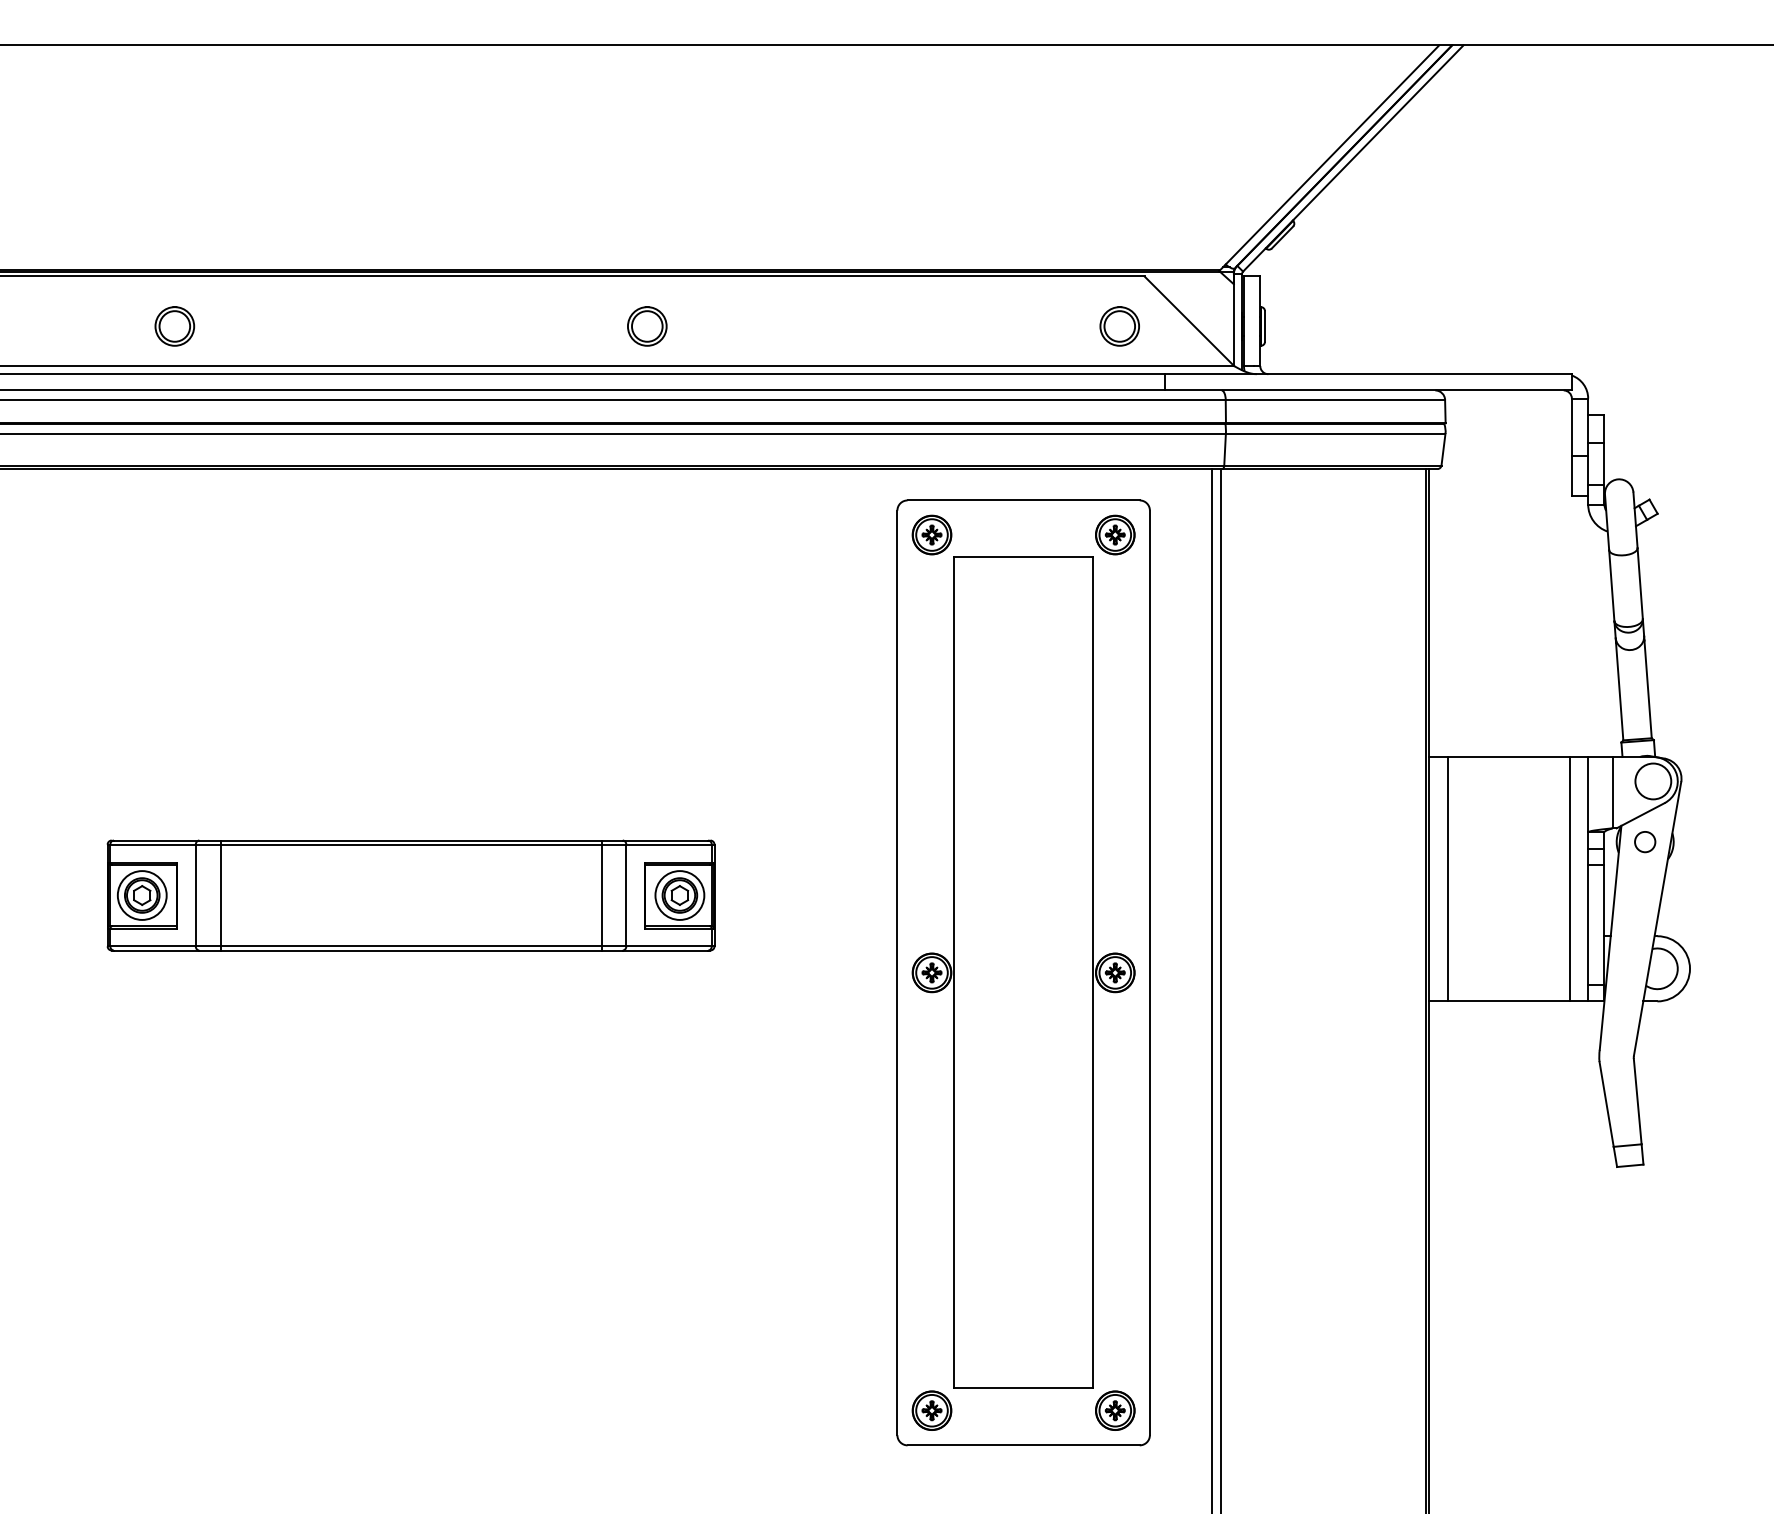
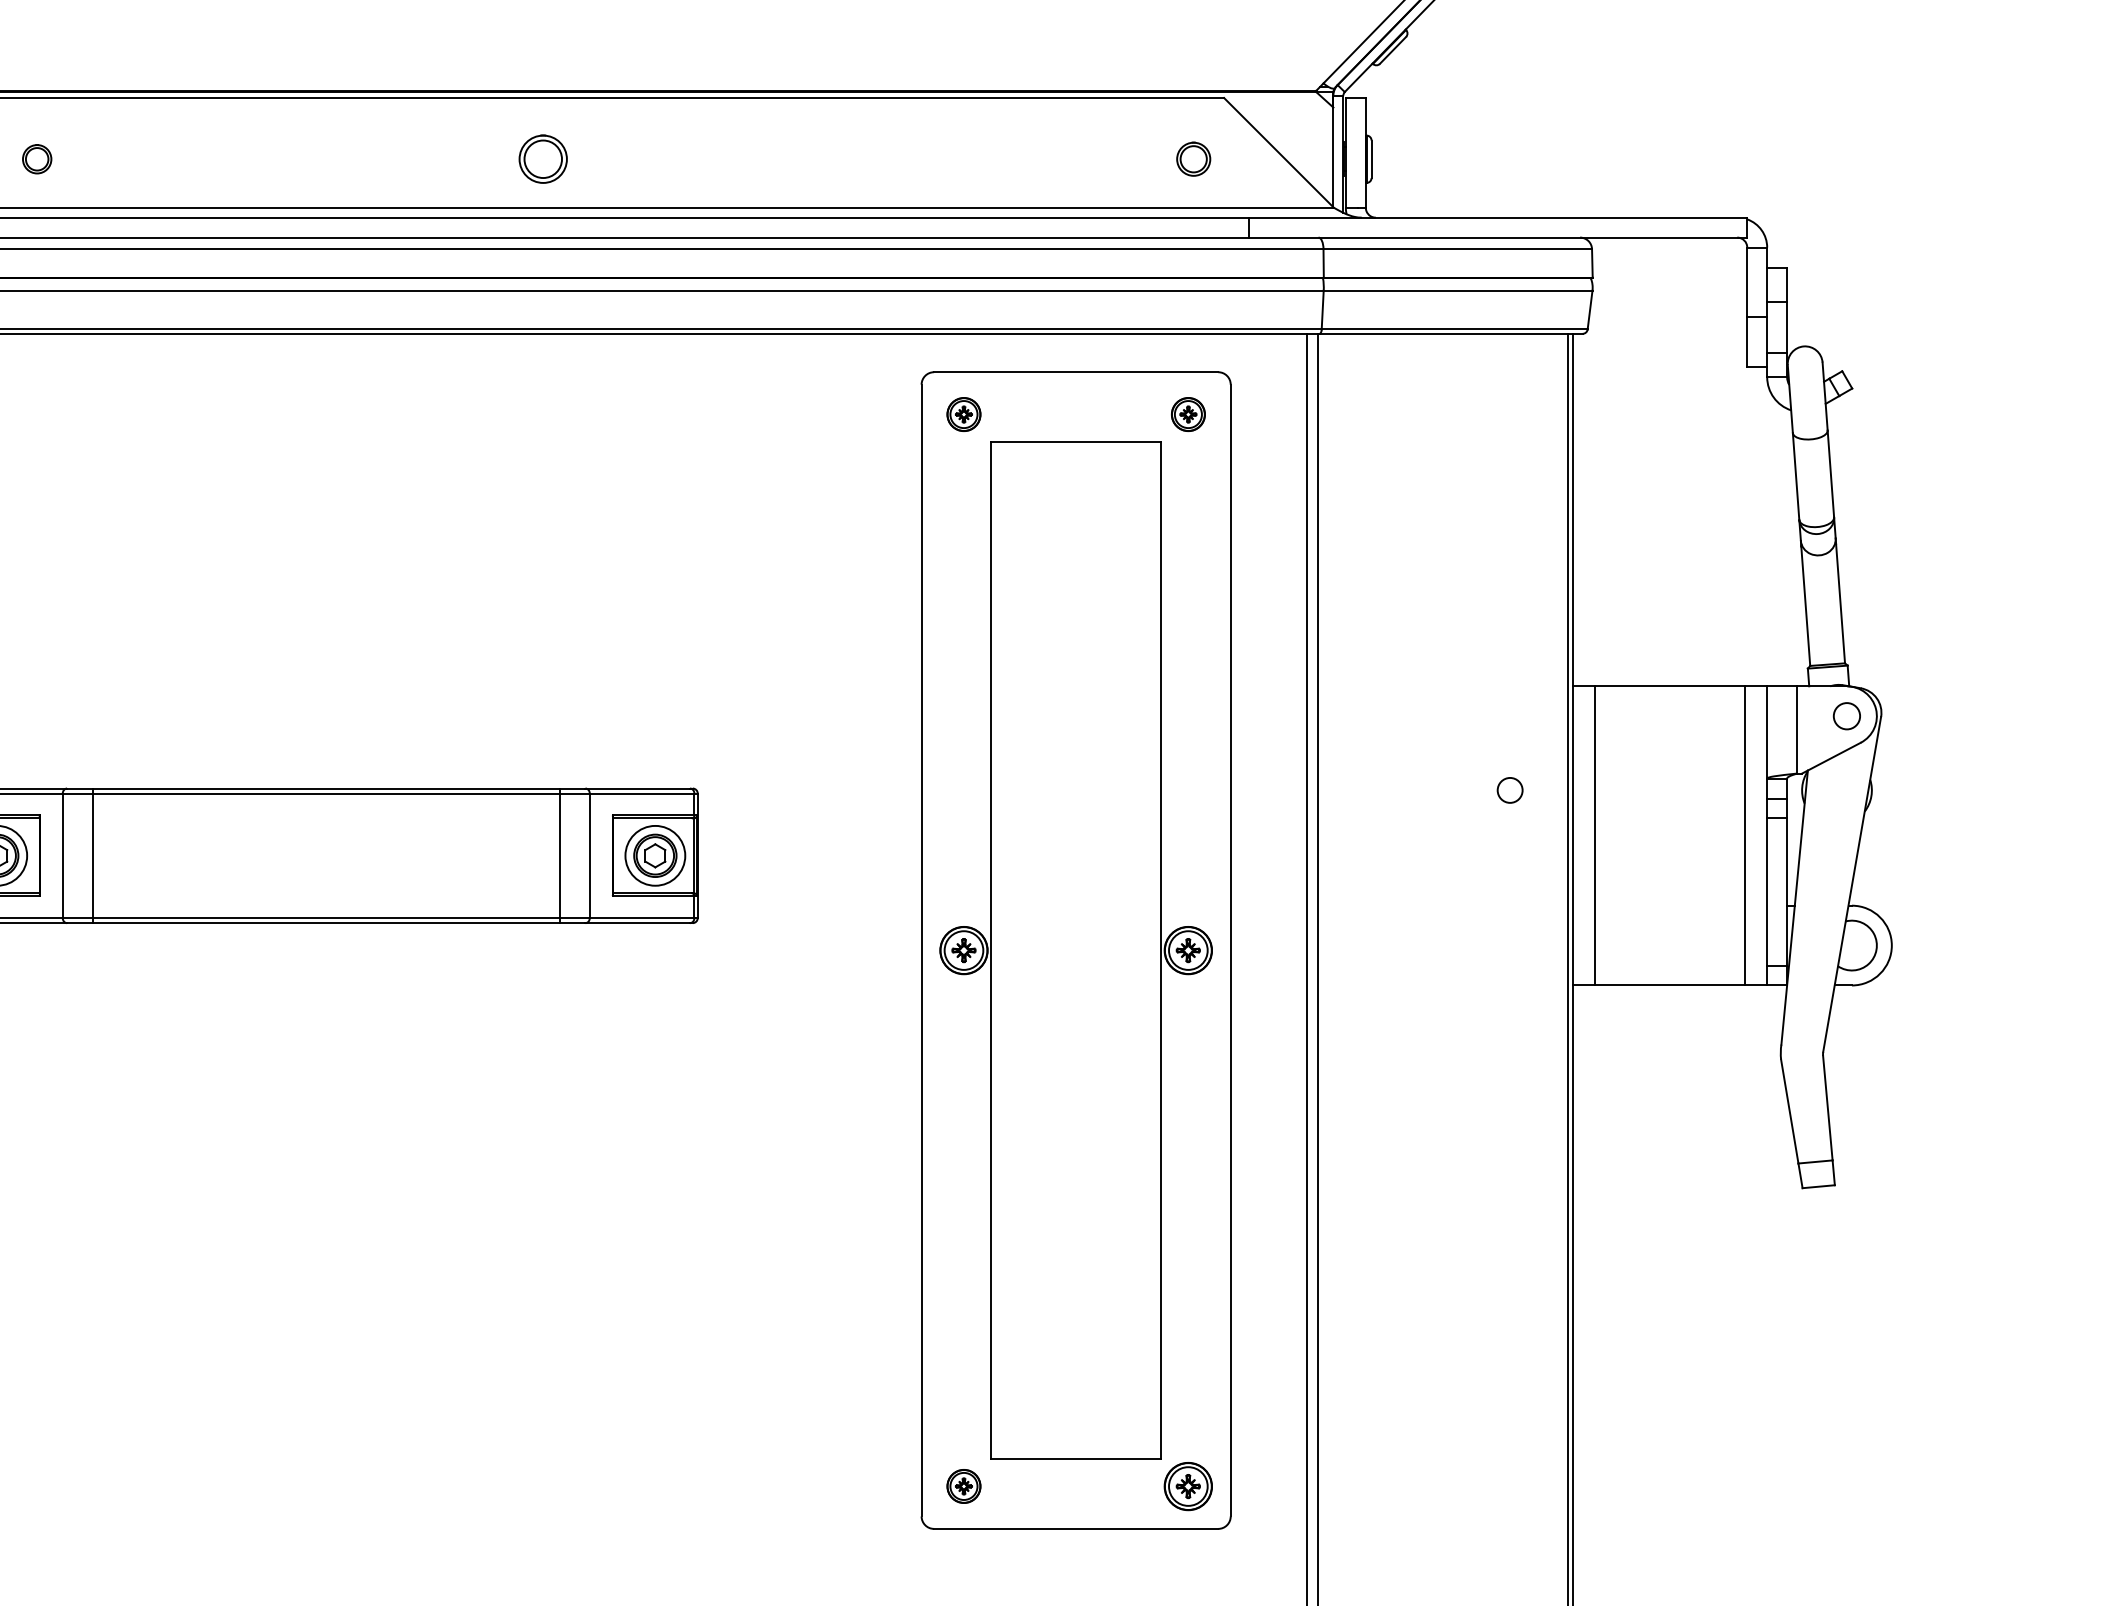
part: (174, 326) -> (36, 159), size x0.6
part: (647, 326) -> (543, 159), moved
part: (1119, 326) -> (1193, 159), size x0.7
part: (931, 534) -> (963, 413), size x0.7
part: (1115, 534) -> (1188, 413), size x0.7
circle: (1653, 781) -> (1847, 716), size x0.6
circle: (1645, 842) -> (1510, 790), moved
part: (931, 1410) -> (963, 1486), size x0.7

